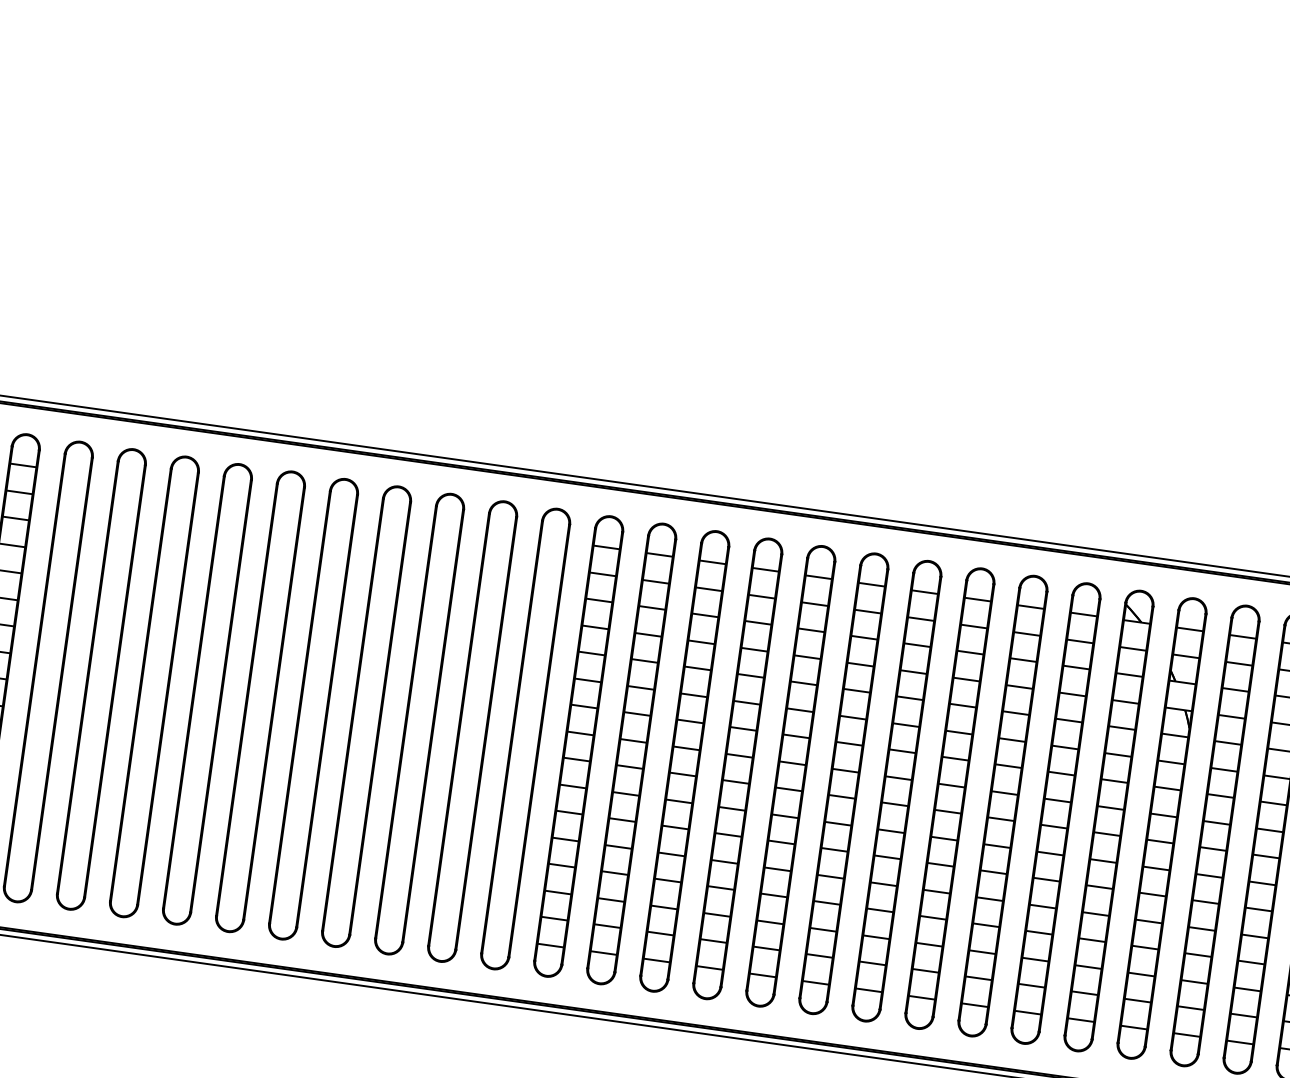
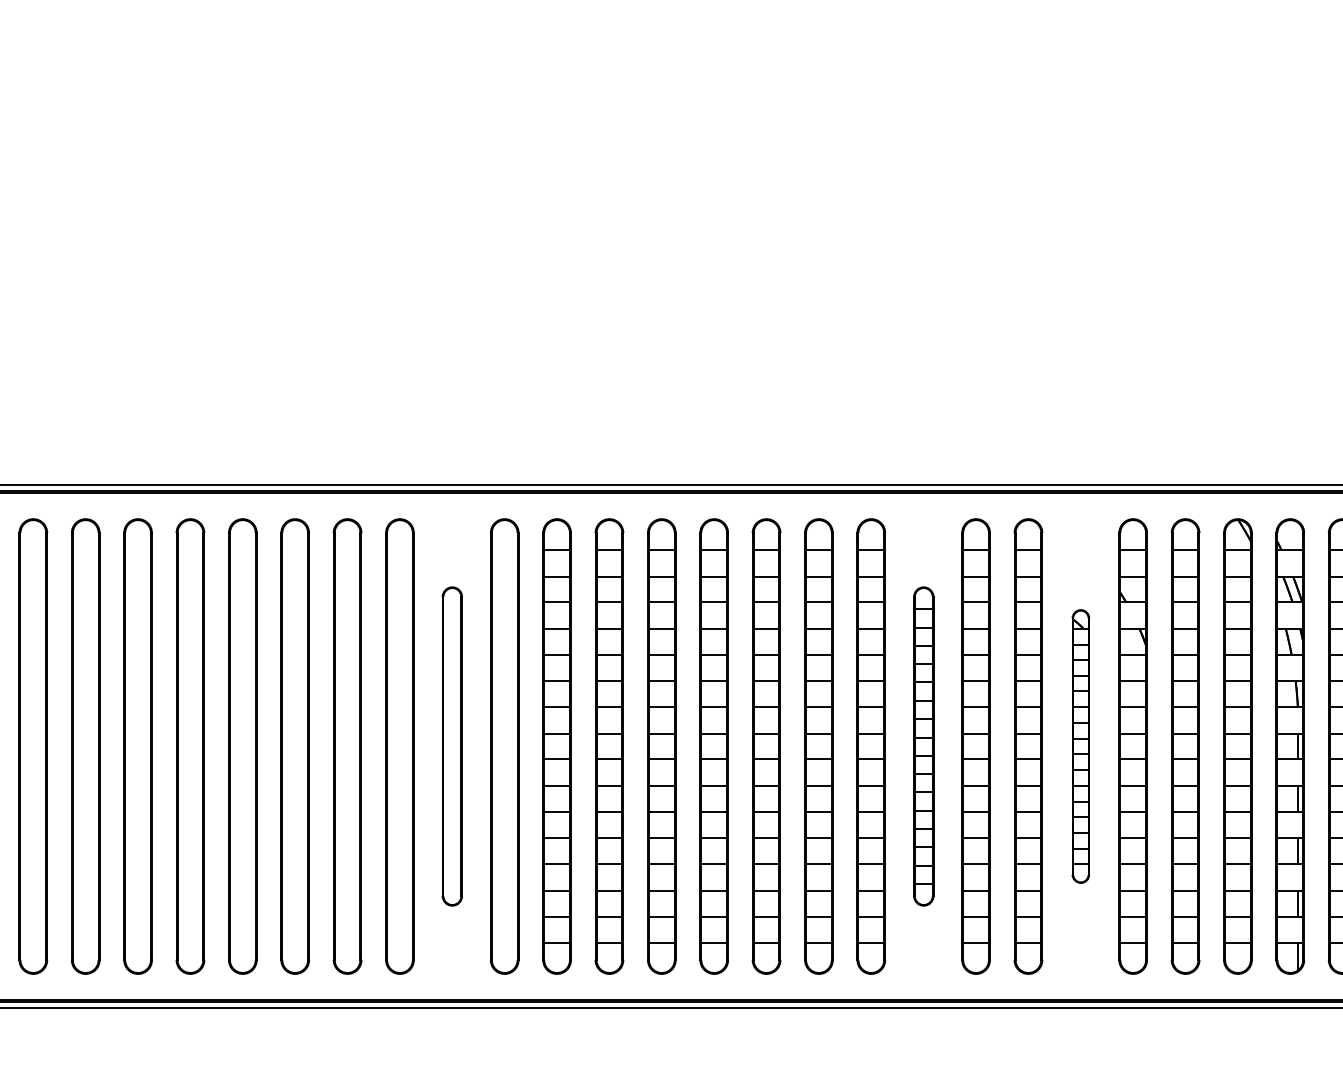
part: (472, 731) -> (452, 746), size x0.7
part: (949, 798) -> (923, 746), size x0.7
part: (1108, 820) -> (1080, 746), size x0.6

